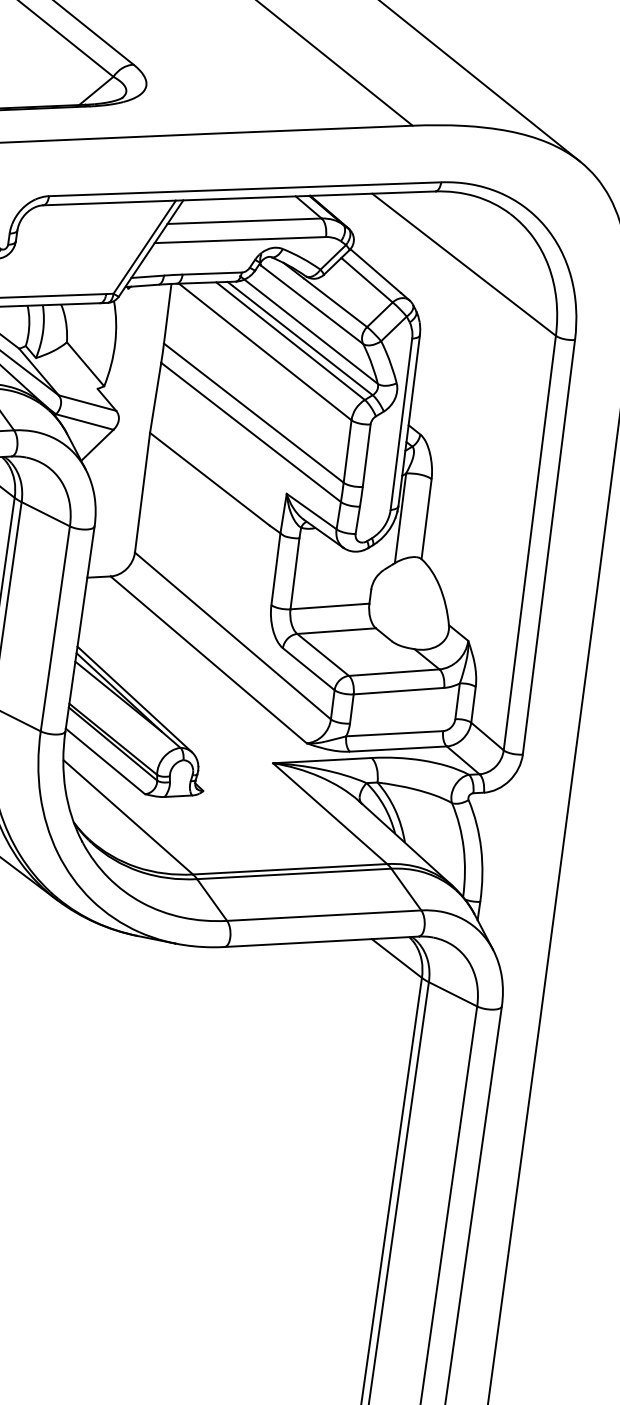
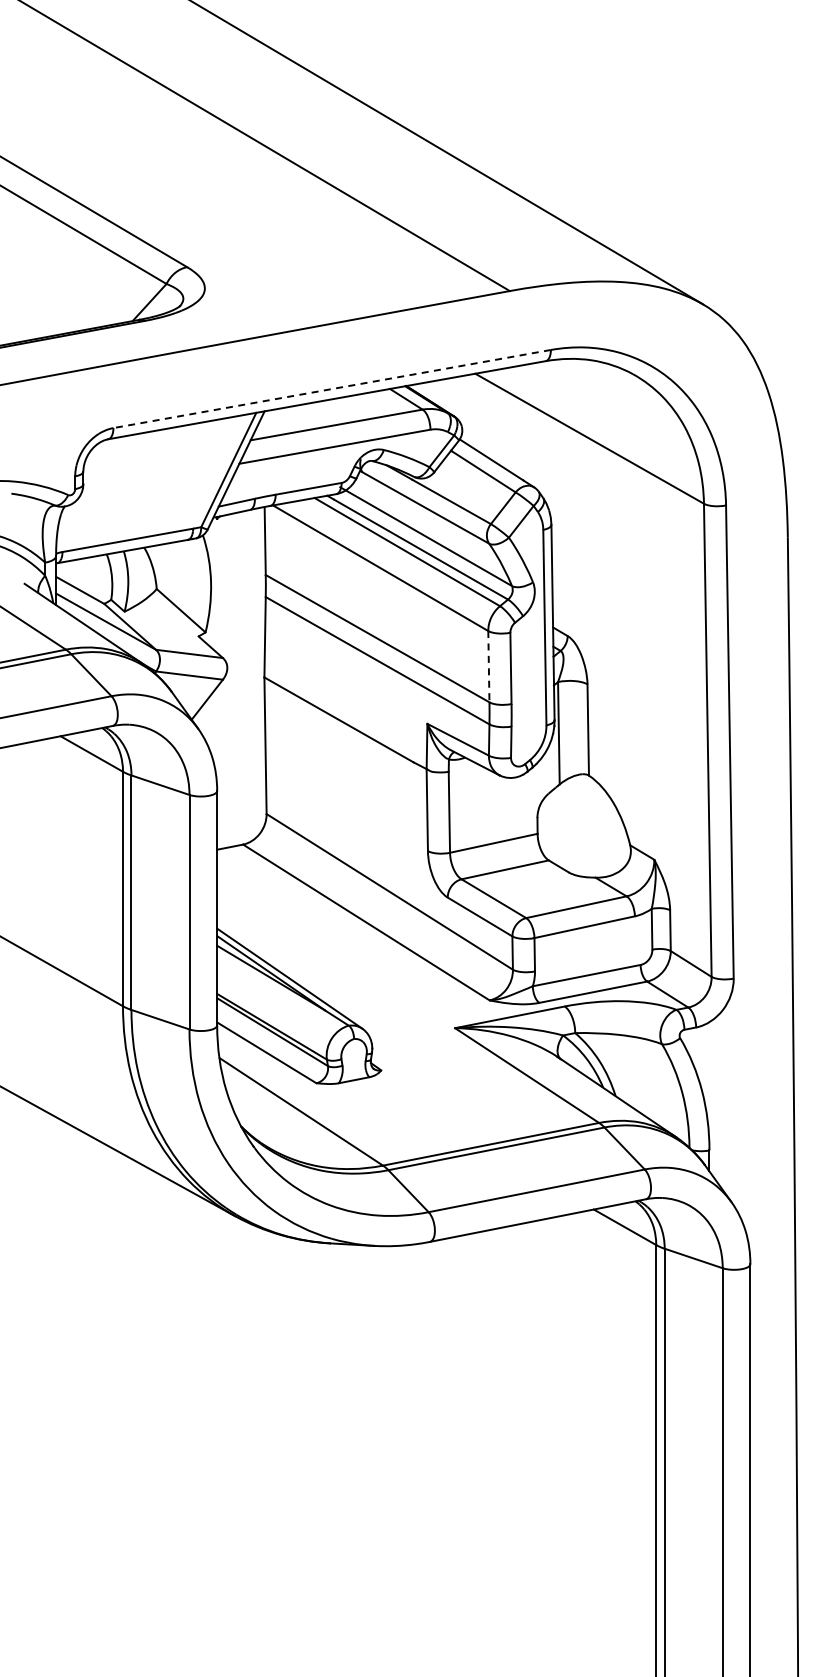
line: (244, 189) -> (331, 389), solid -> dashed
line: (347, 451) -> (488, 666), solid -> dashed

